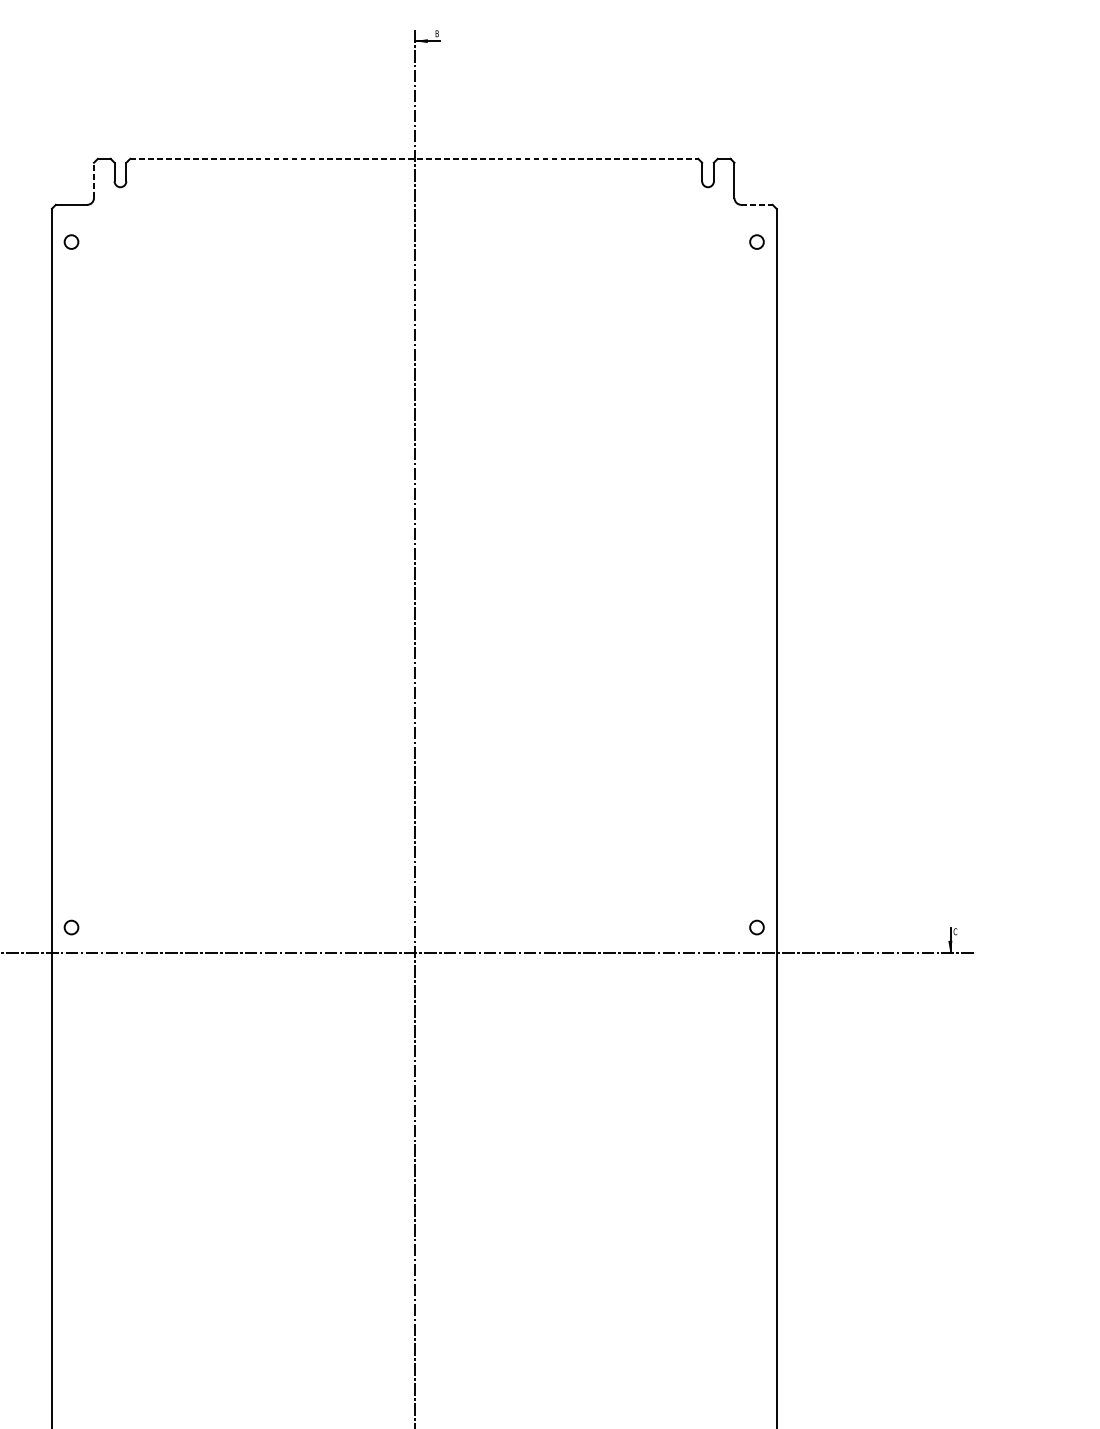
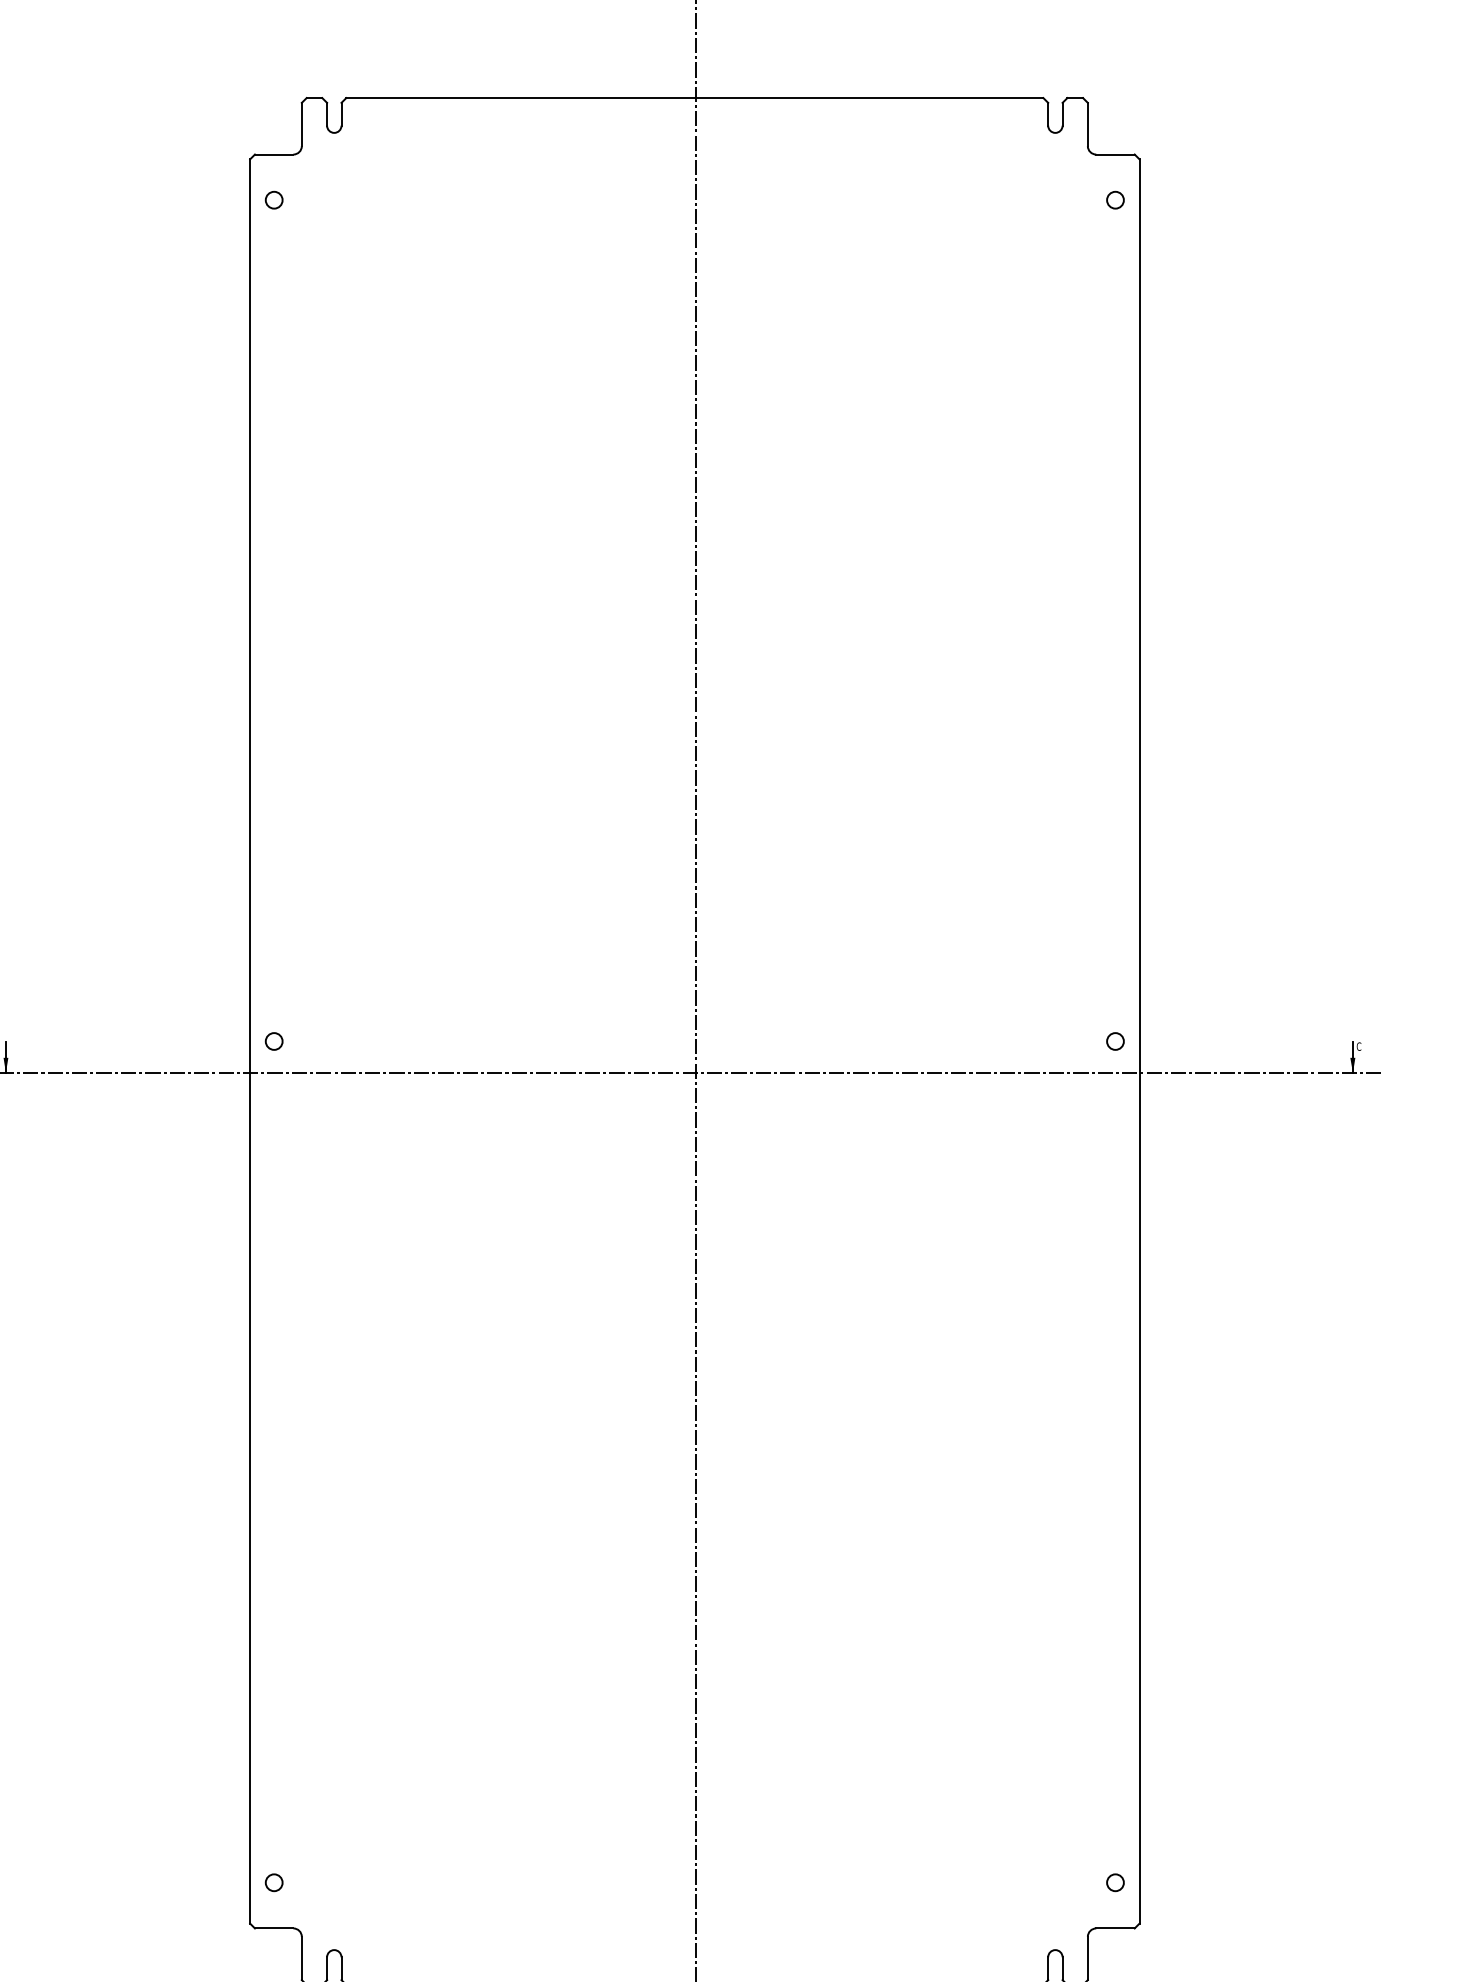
line: (413, 159) -> (694, 98), dashed -> solid
line: (93, 180) -> (301, 124), dashed -> solid
line: (757, 204) -> (1115, 154), dashed -> solid

